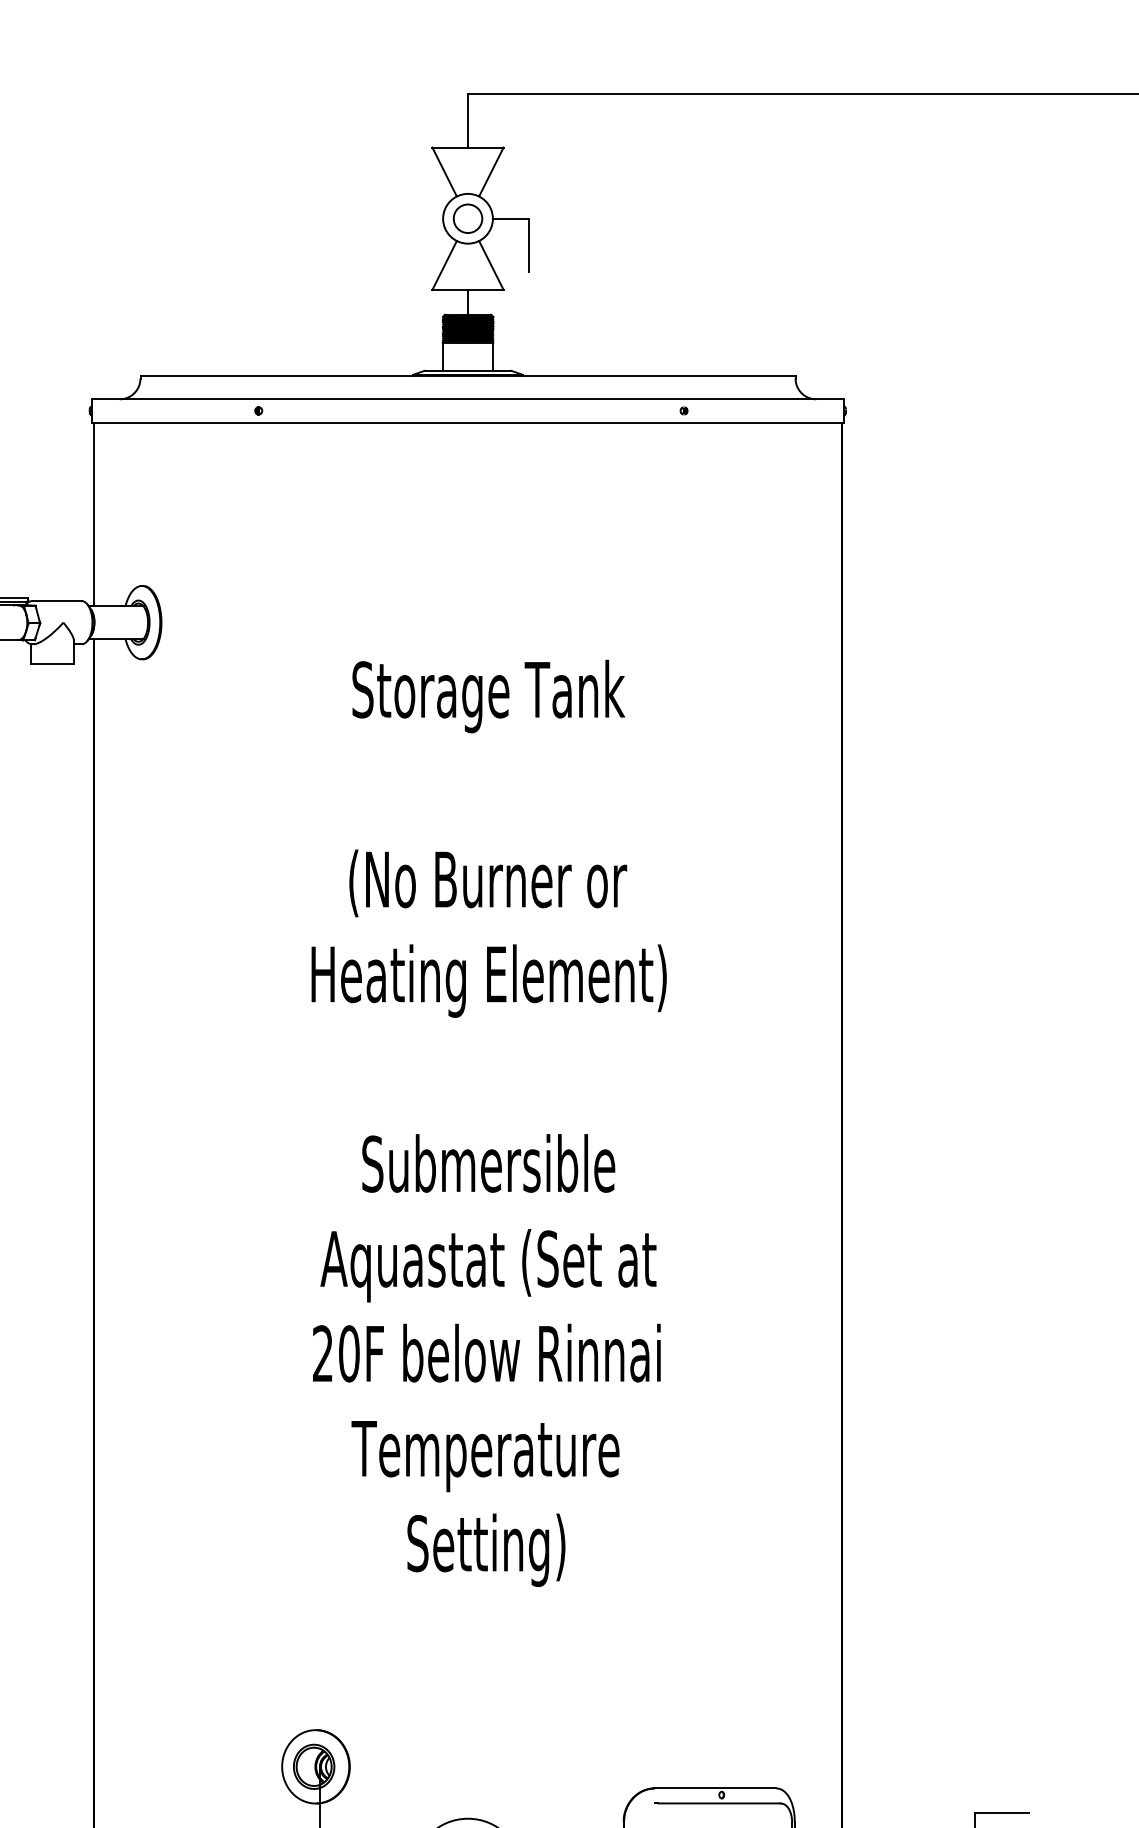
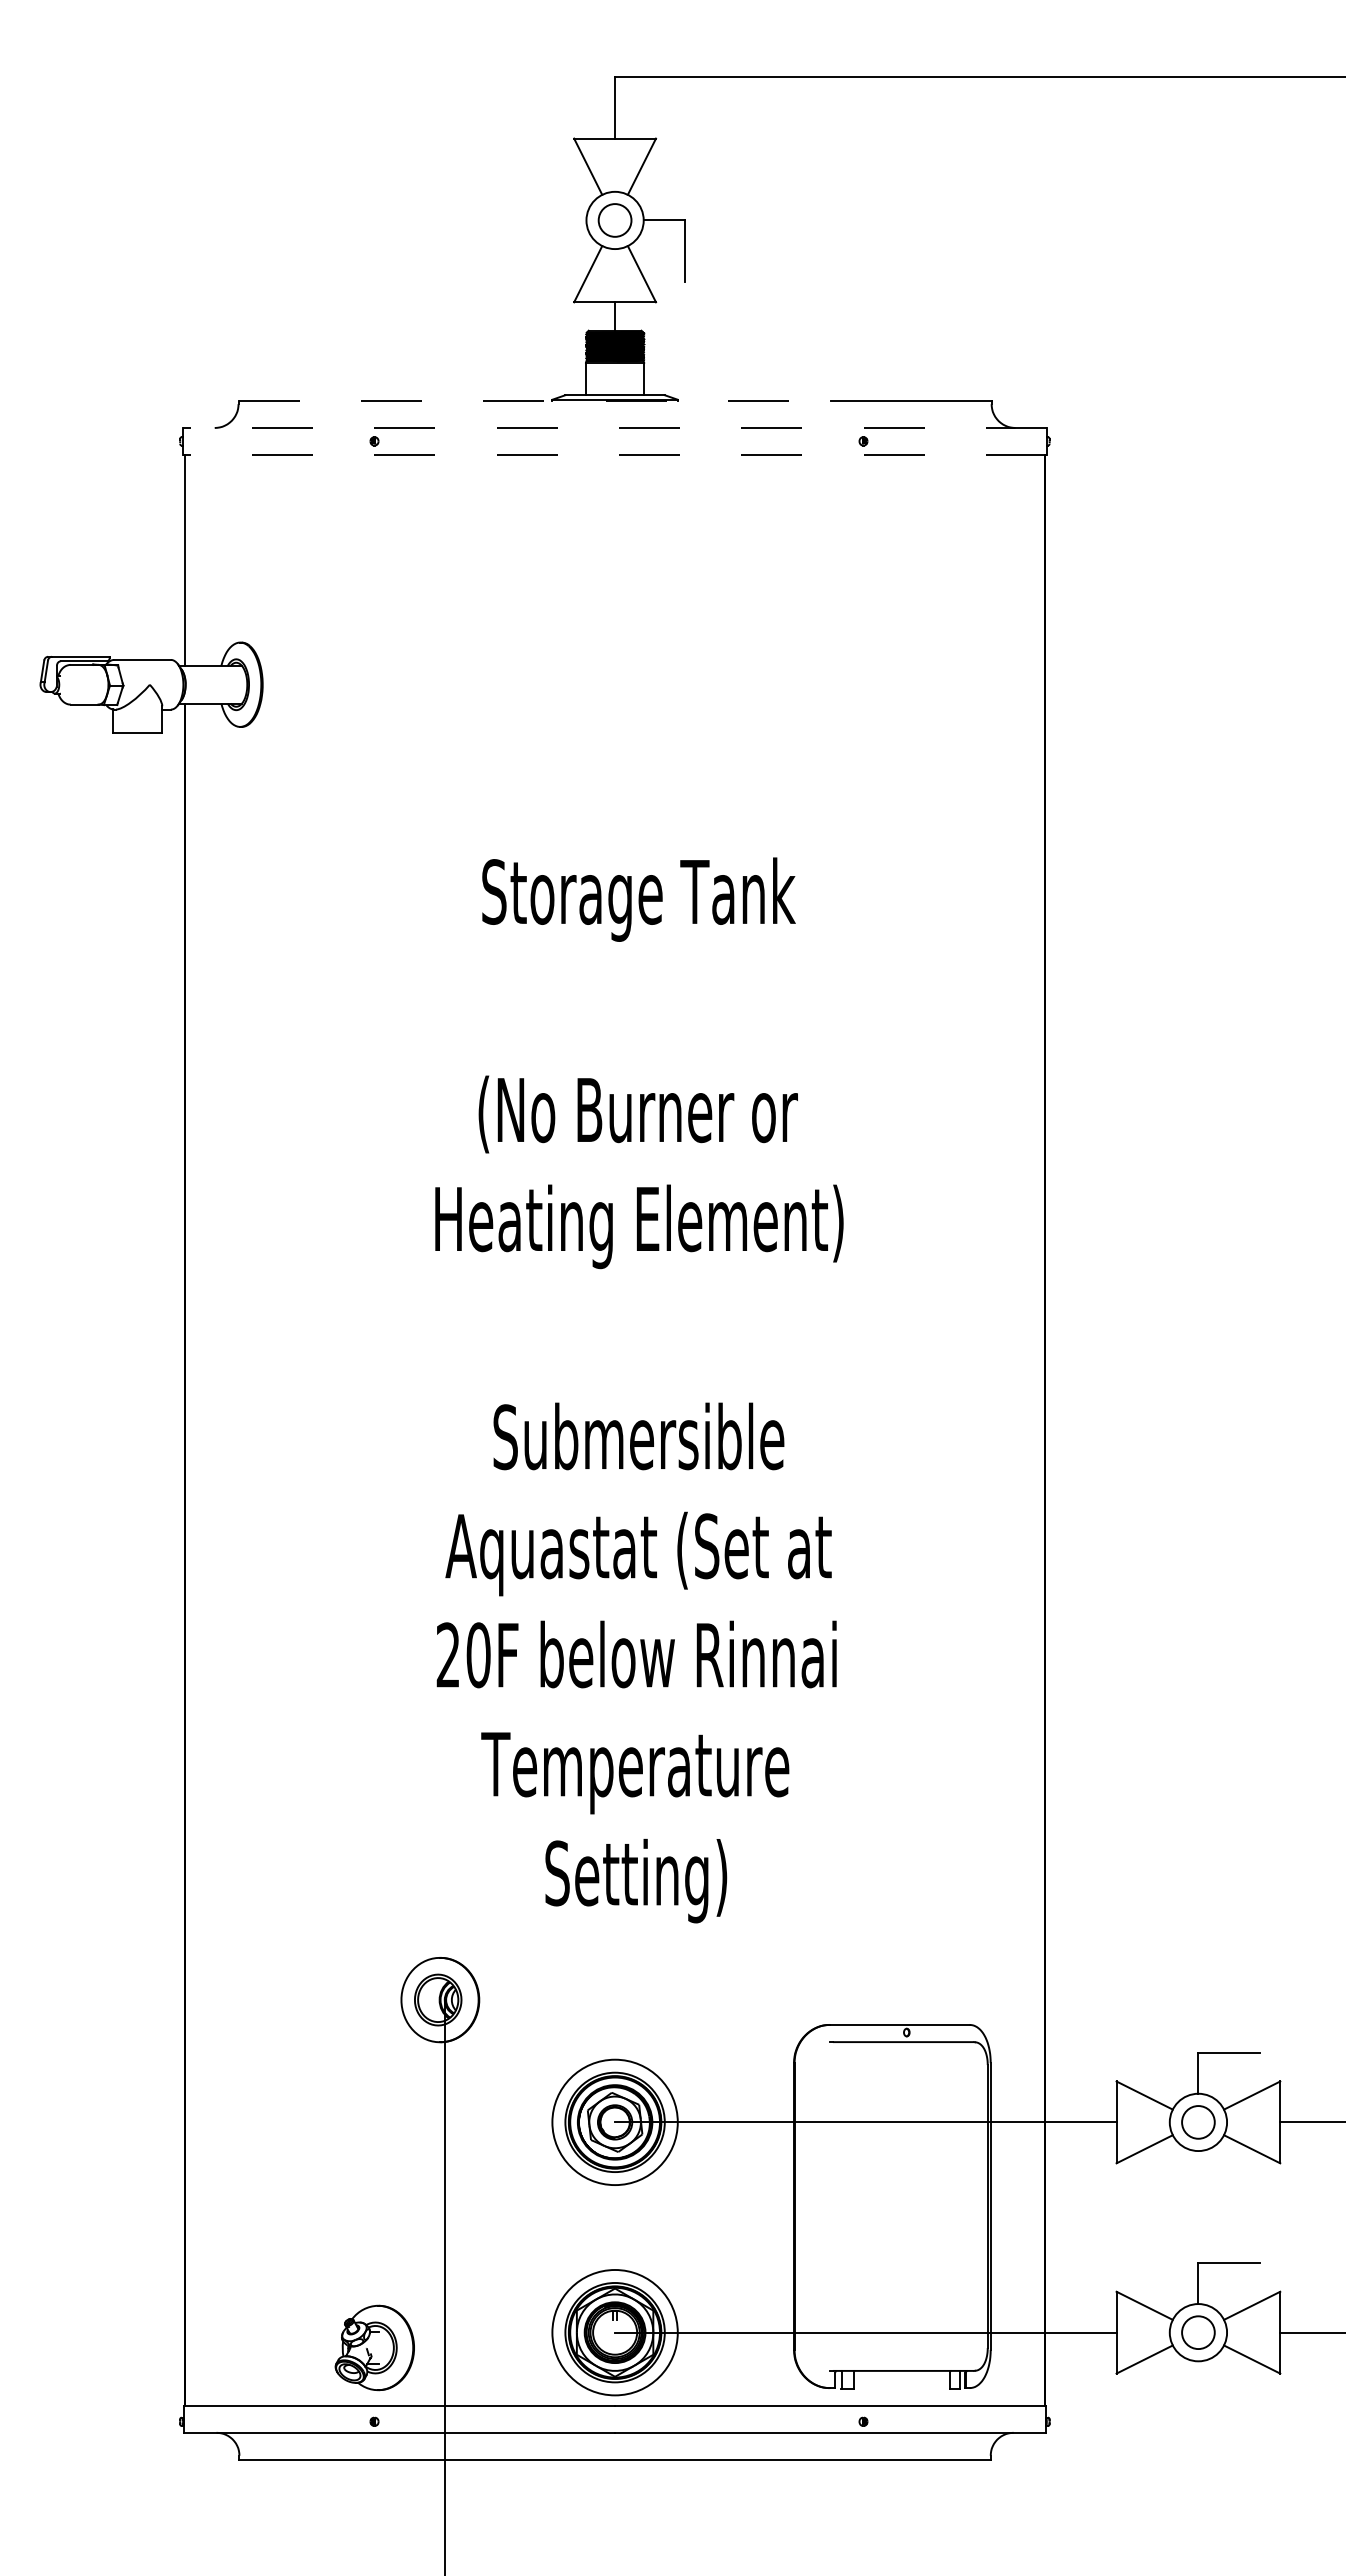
line: (398, 376) -> (535, 401), solid -> dashed
line: (468, 399) -> (615, 428), solid -> dashed
line: (468, 422) -> (615, 454), solid -> dashed
text: (489, 1123) -> (639, 1390), moved

